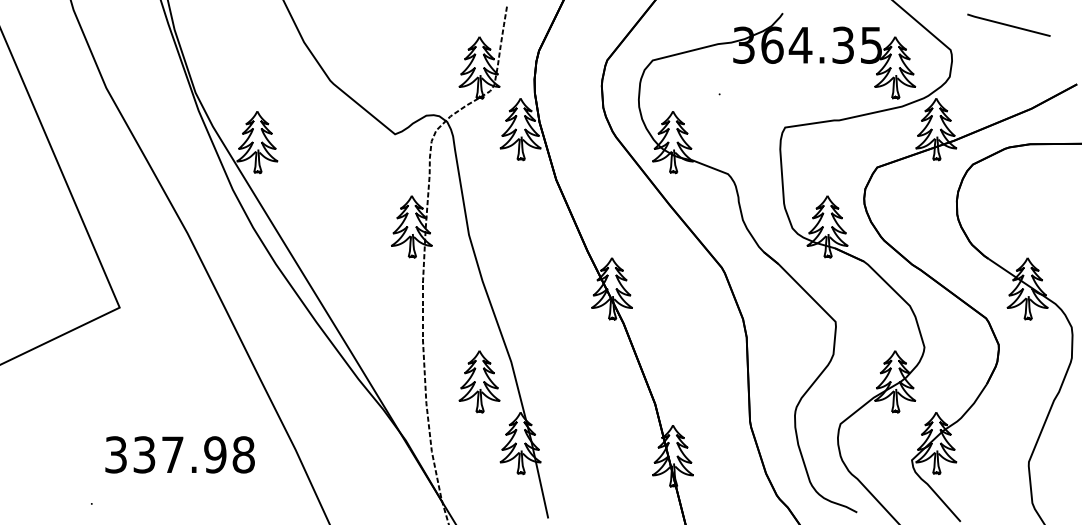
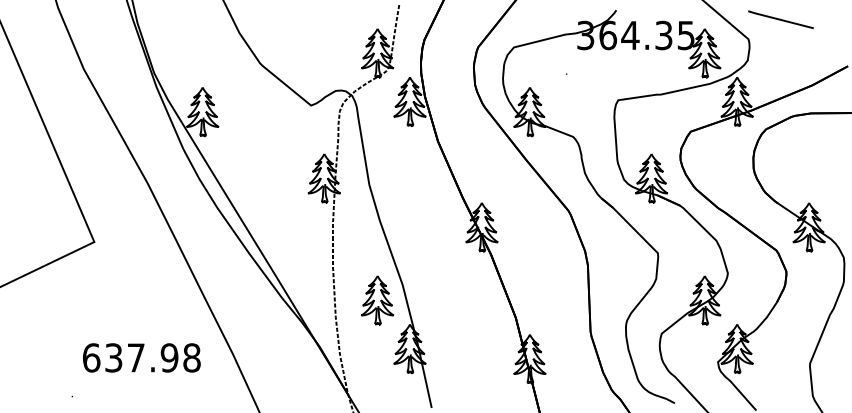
line: (1008, 24) -> (780, 19), moved
text: (116, 454) -> (91, 357), 337.98 -> 637.98

